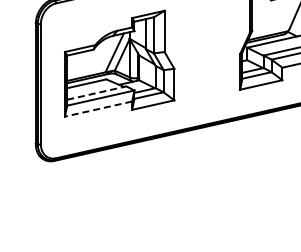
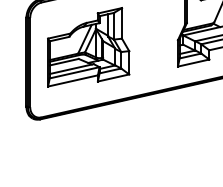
line: (97, 92) -> (72, 68), dashed -> solid
line: (98, 109) -> (72, 81), dashed -> solid

